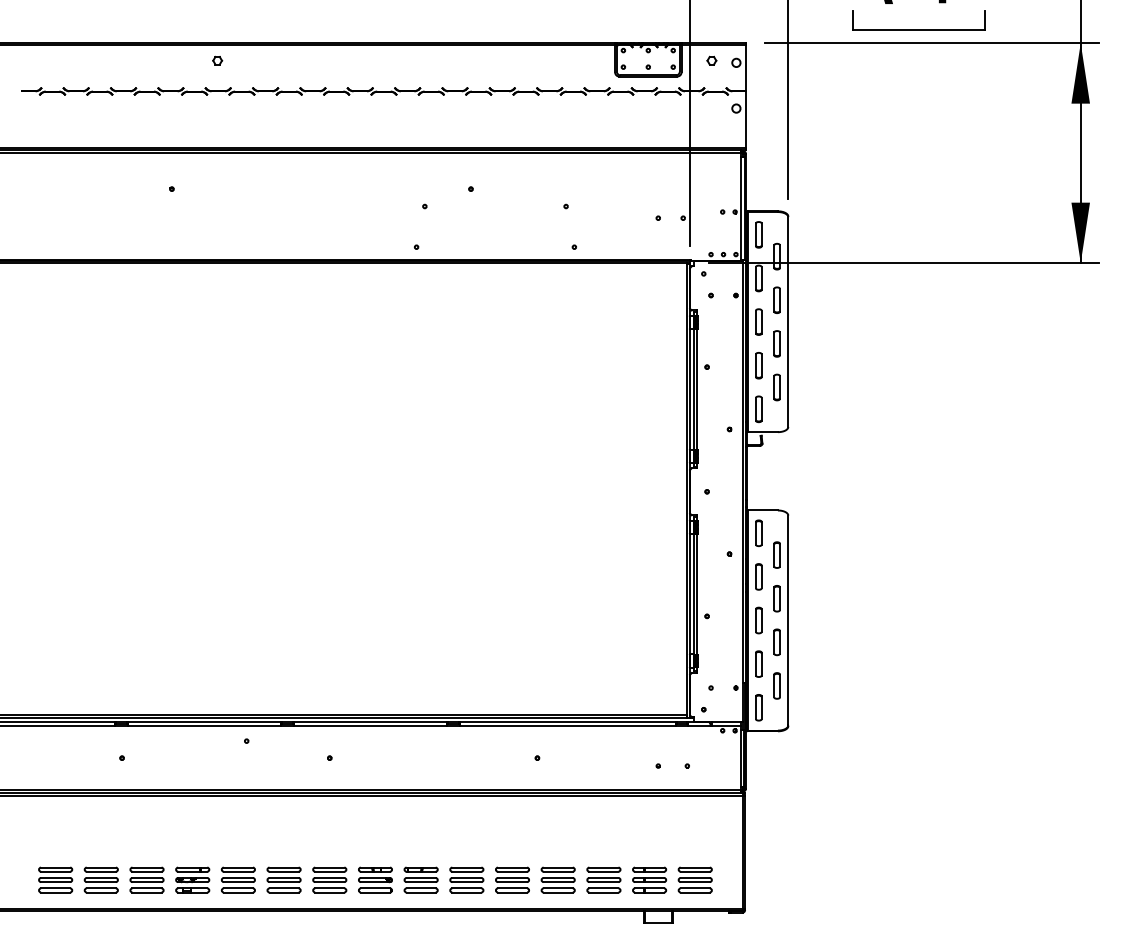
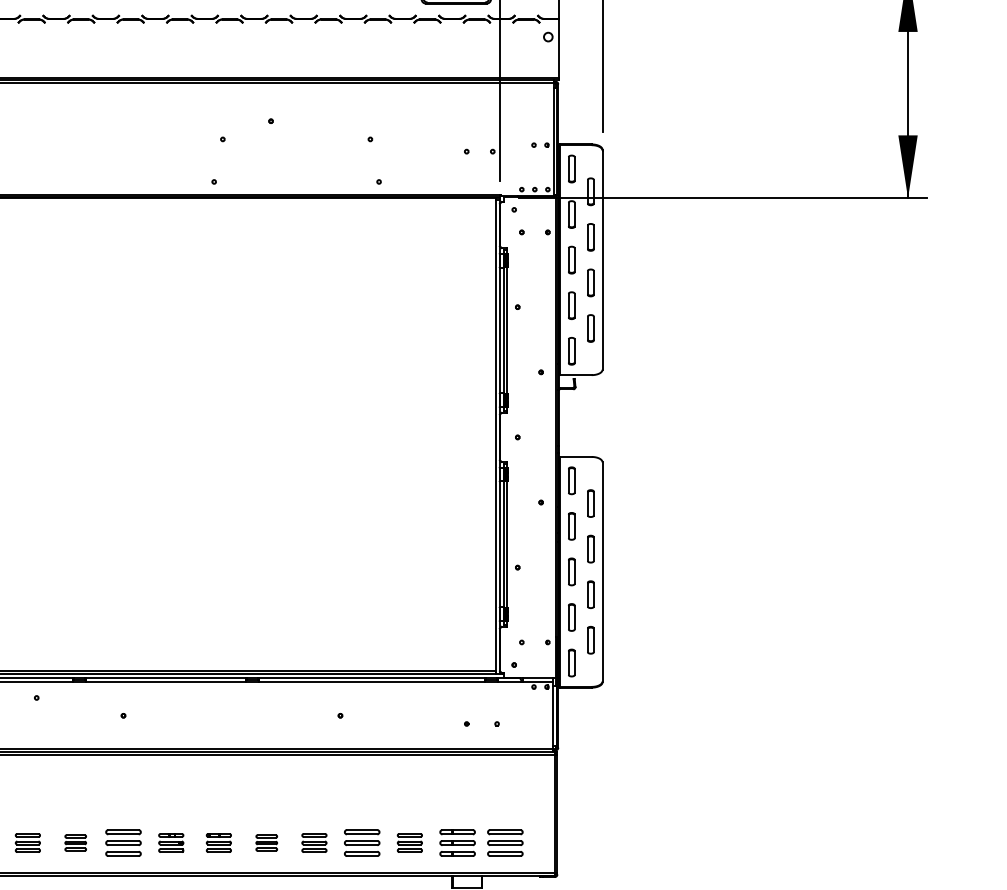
part: (237, 879) -> (27, 842), size x0.7
part: (283, 879) -> (75, 842), size x0.6
part: (375, 879) -> (171, 842), size x0.7
part: (420, 879) -> (218, 842), size x0.7
part: (466, 879) -> (266, 842), size x0.6
part: (512, 879) -> (314, 842), size x0.7
part: (603, 879) -> (409, 842), size x0.7

